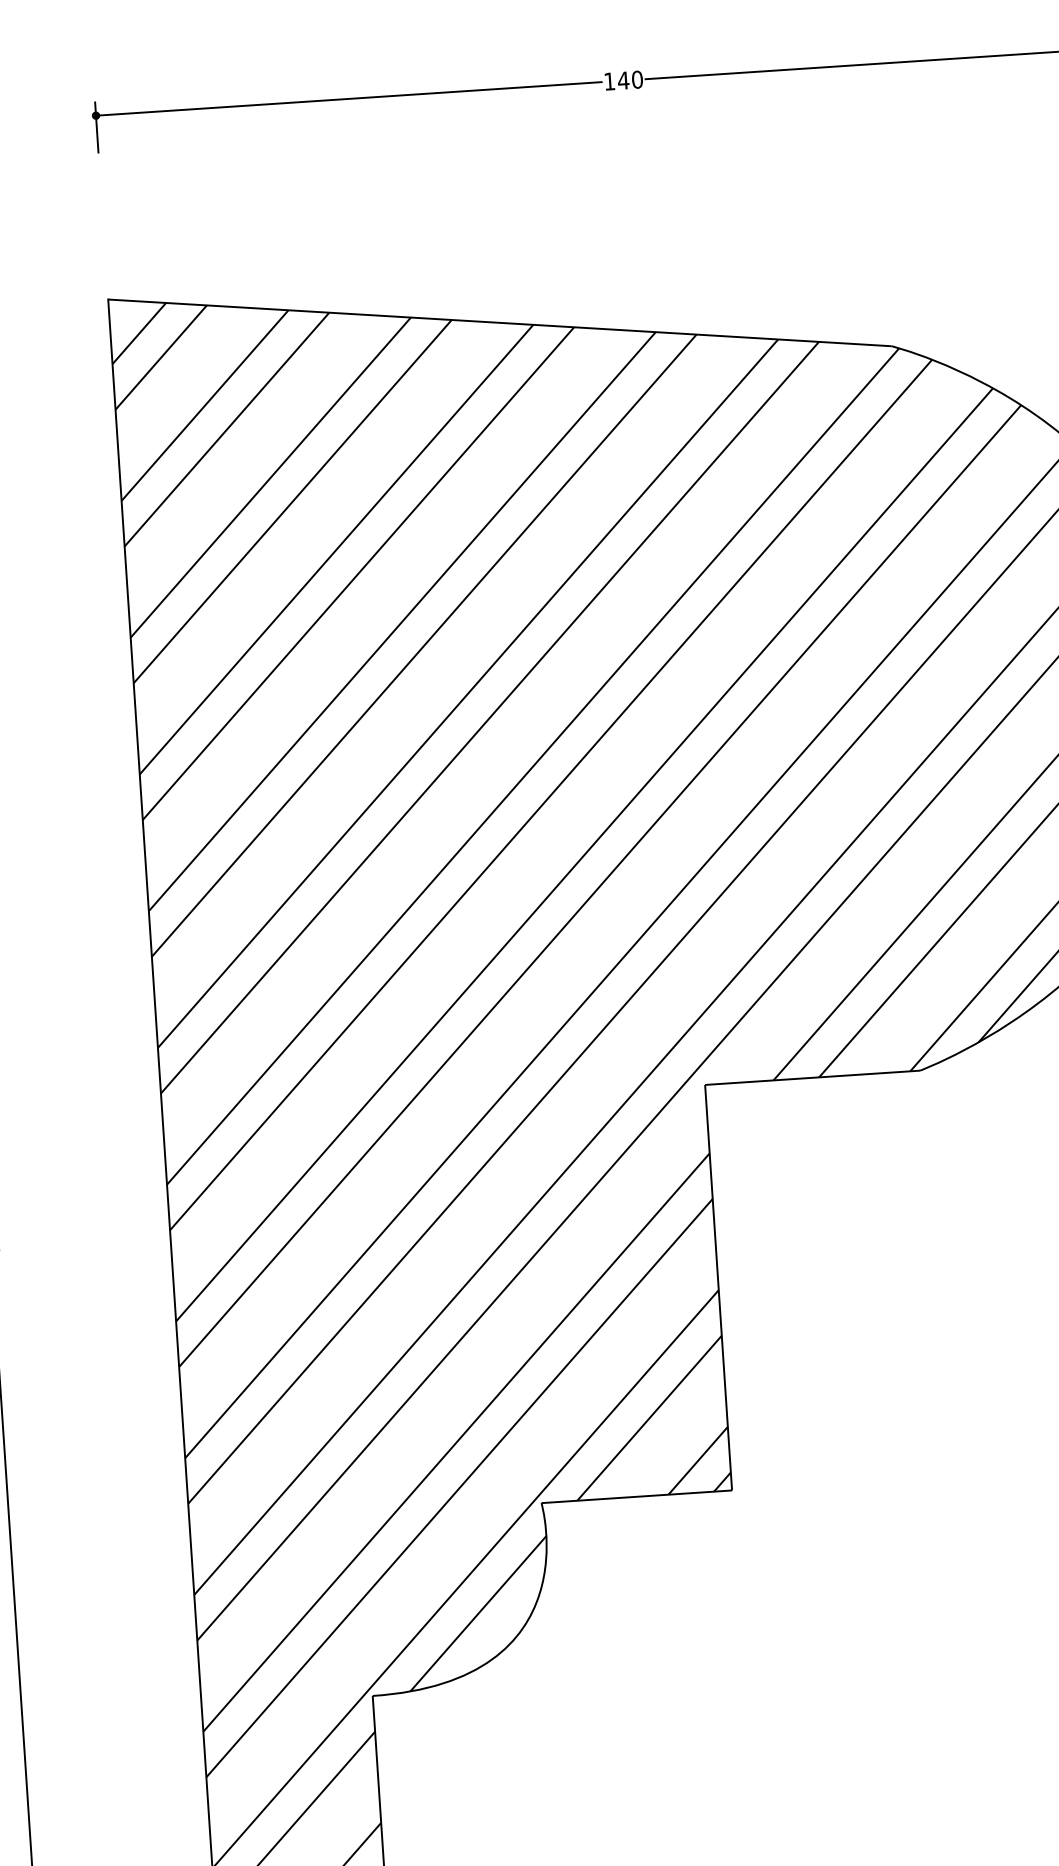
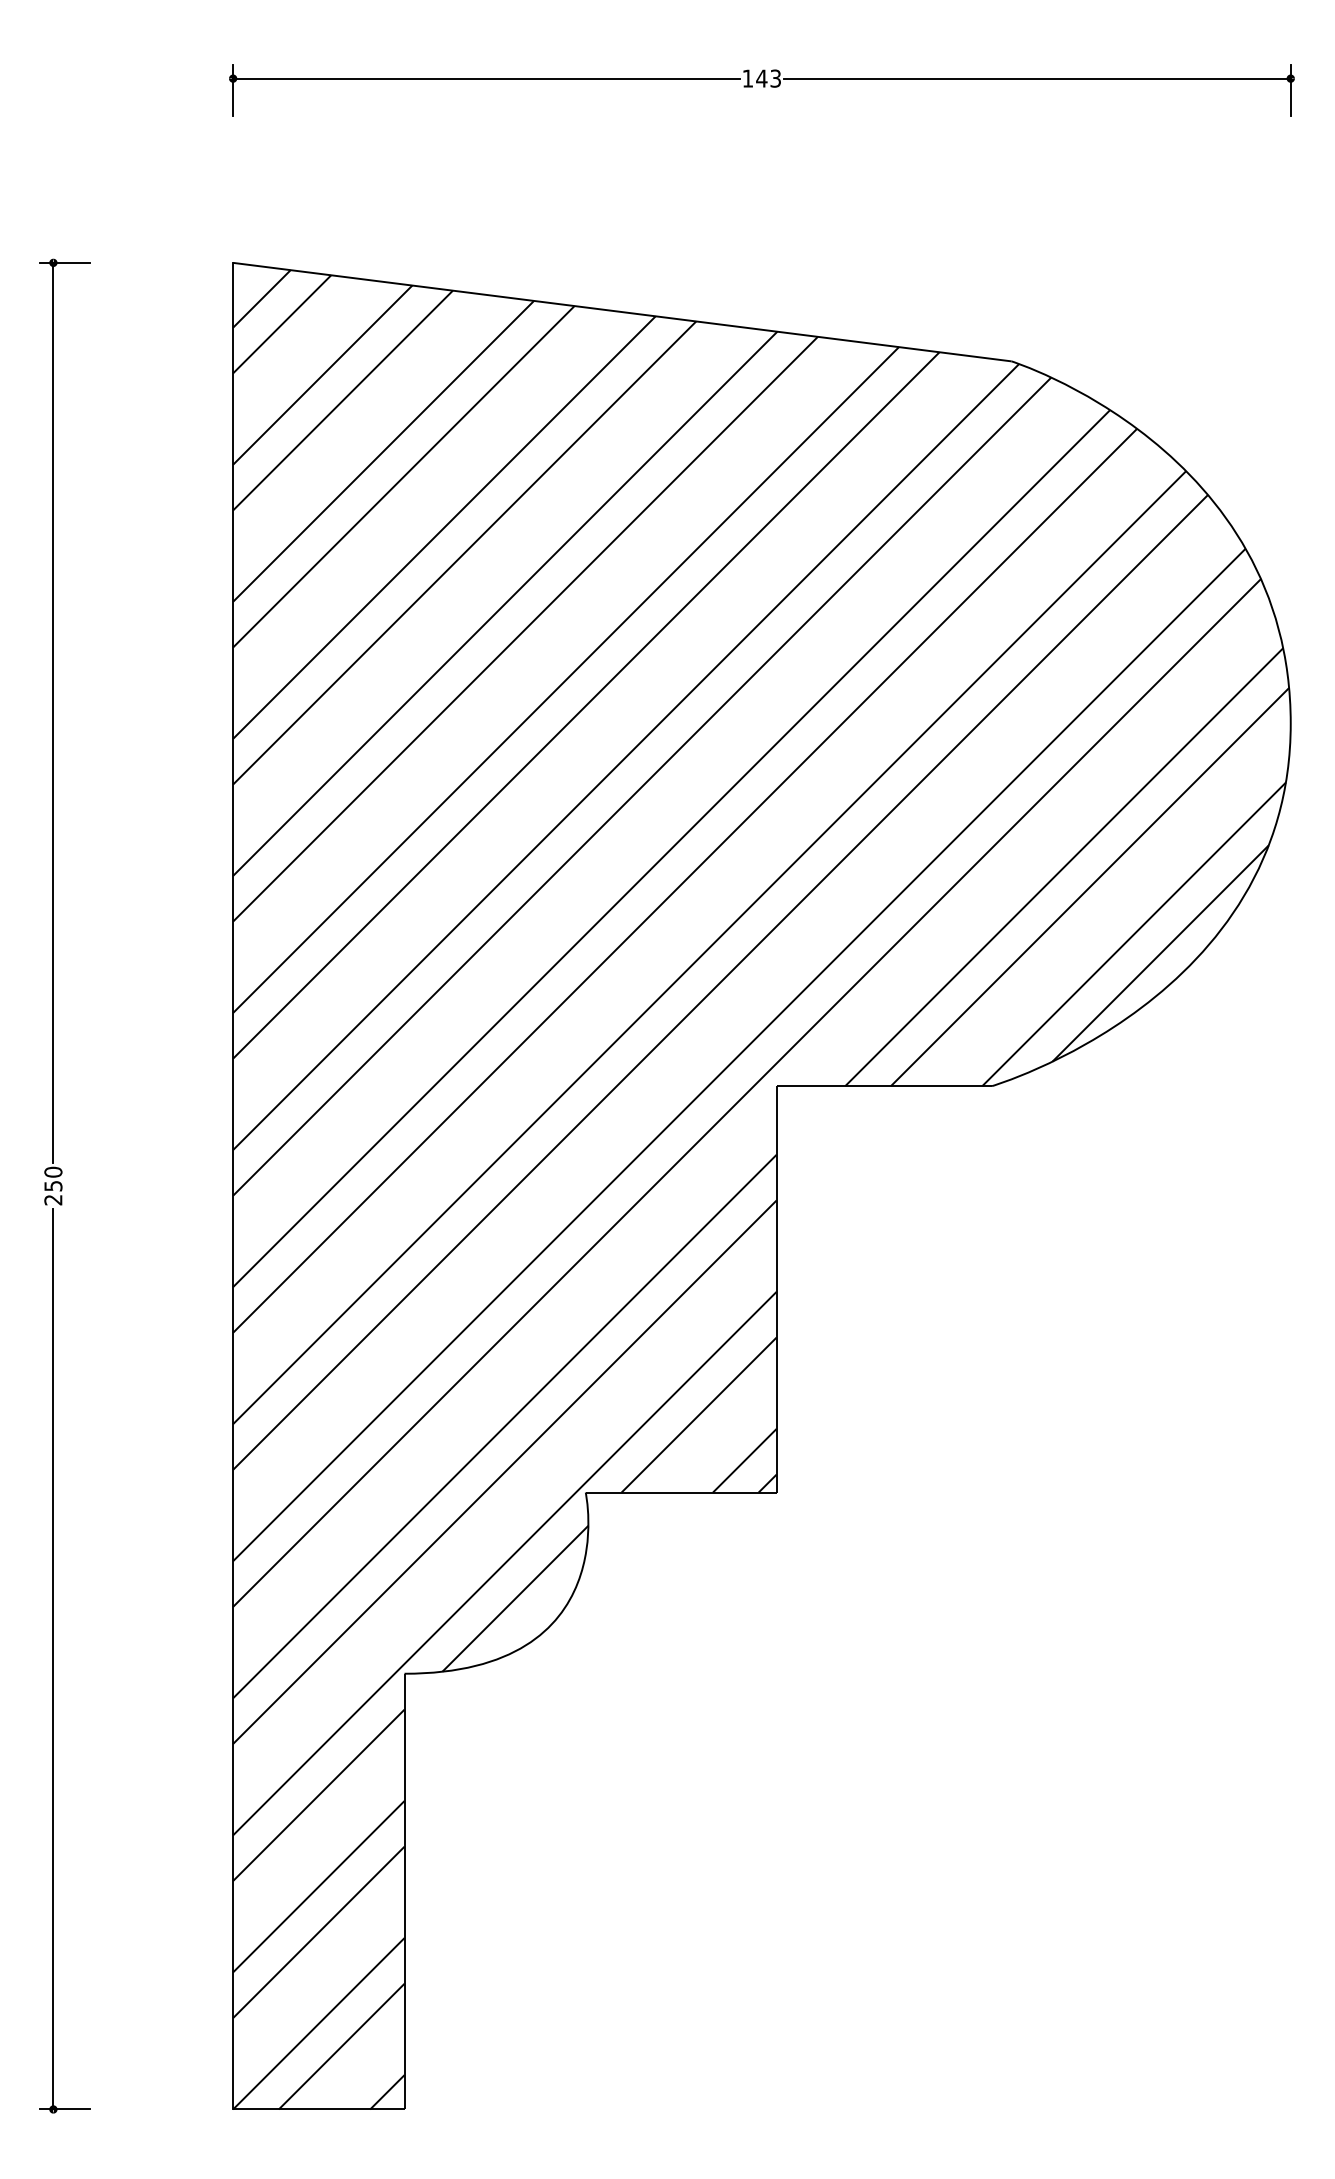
text: (637, 79) -> (775, 78), 140 -> 143

